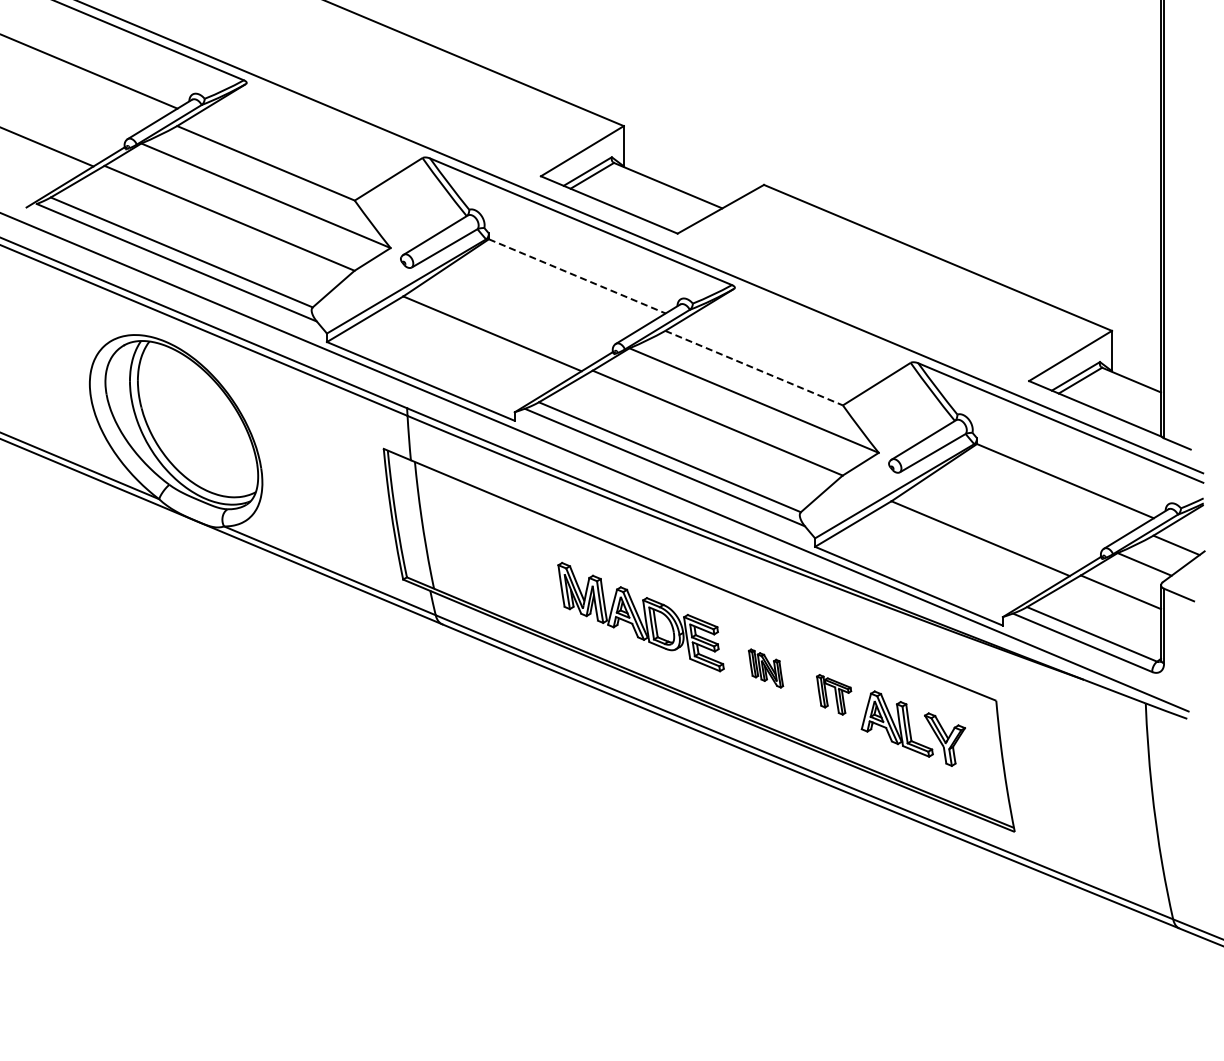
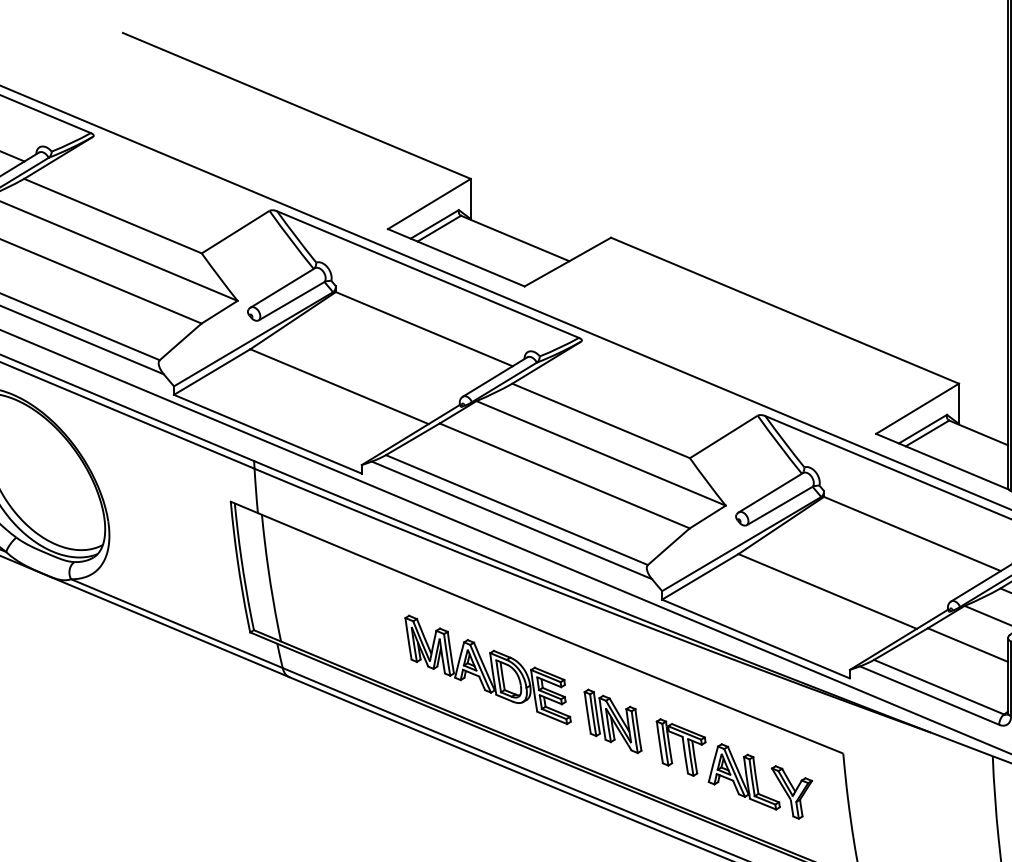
line: (577, 276) -> (424, 329), dashed -> solid
line: (754, 368) -> (601, 421), dashed -> solid
part: (765, 668) -> (612, 721), size x1.67
part: (833, 694) -> (680, 747), size x1.43

